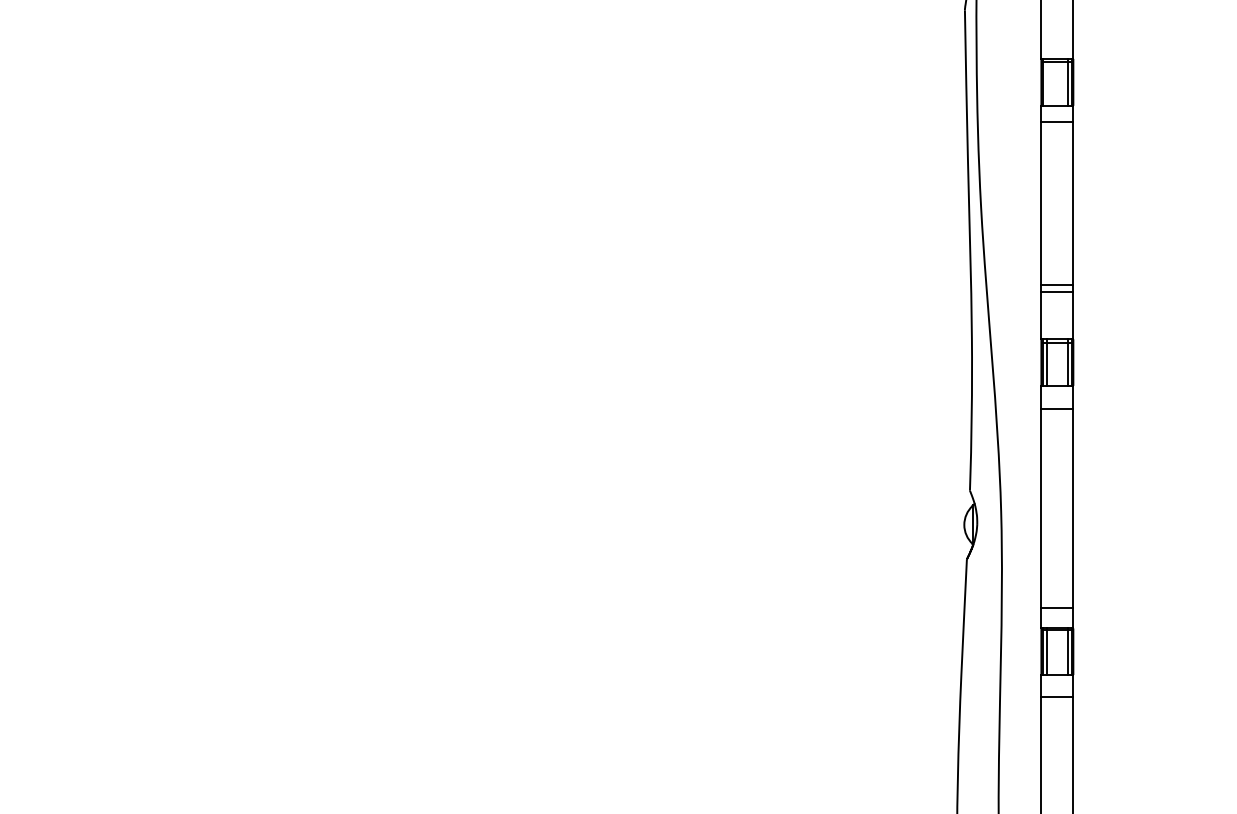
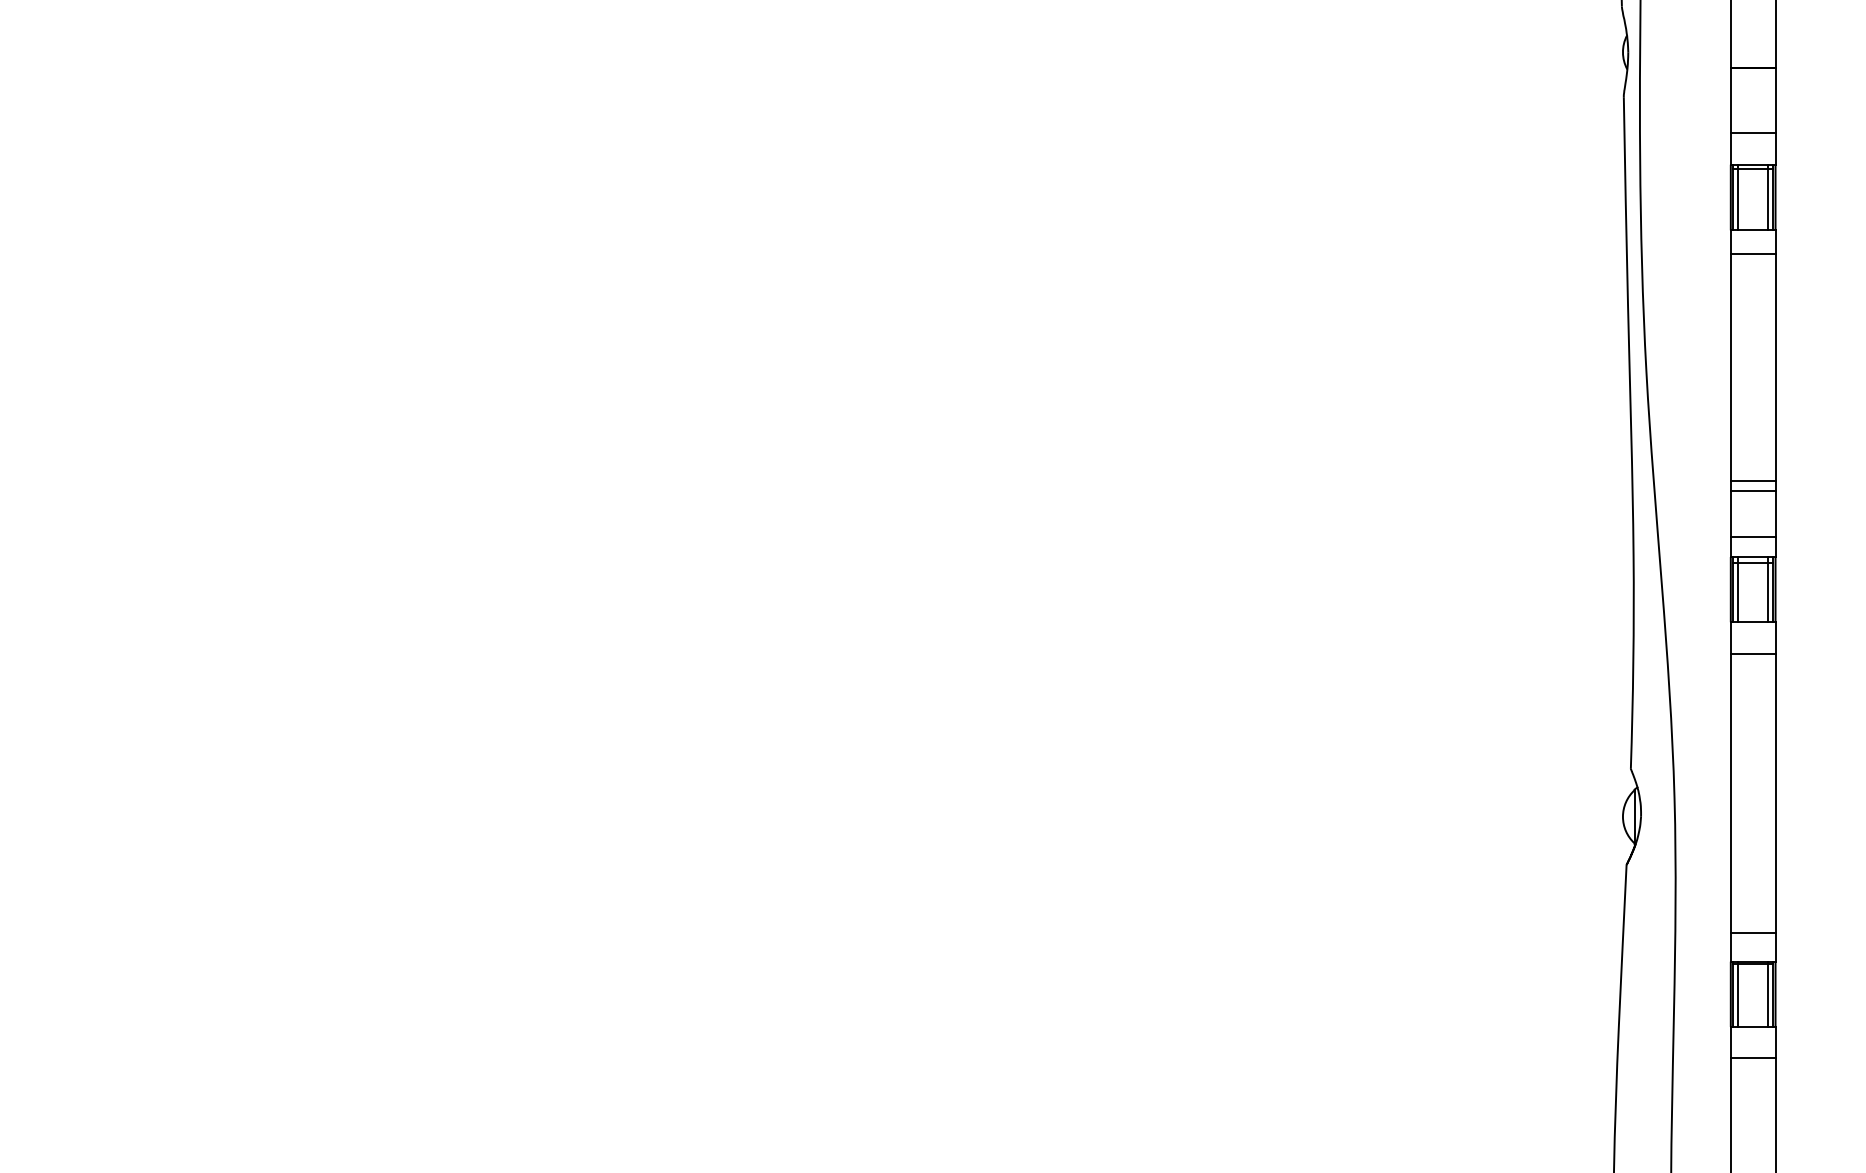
line: (1056, 36) -> (1752, 133), added
line: (1046, 82) -> (1738, 197), added
line: (1056, 324) -> (1752, 536), added

